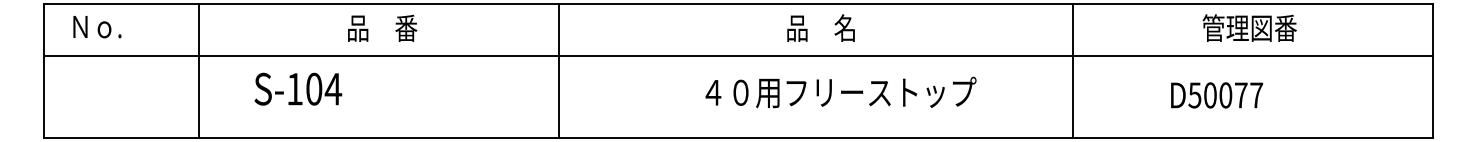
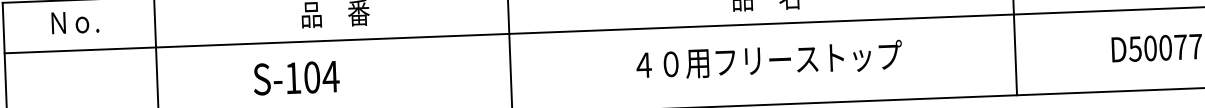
text: (97, 27) -> (75, 22), moved
text: (298, 88) -> (296, 77), moved
text: (840, 92) -> (768, 60), moved

